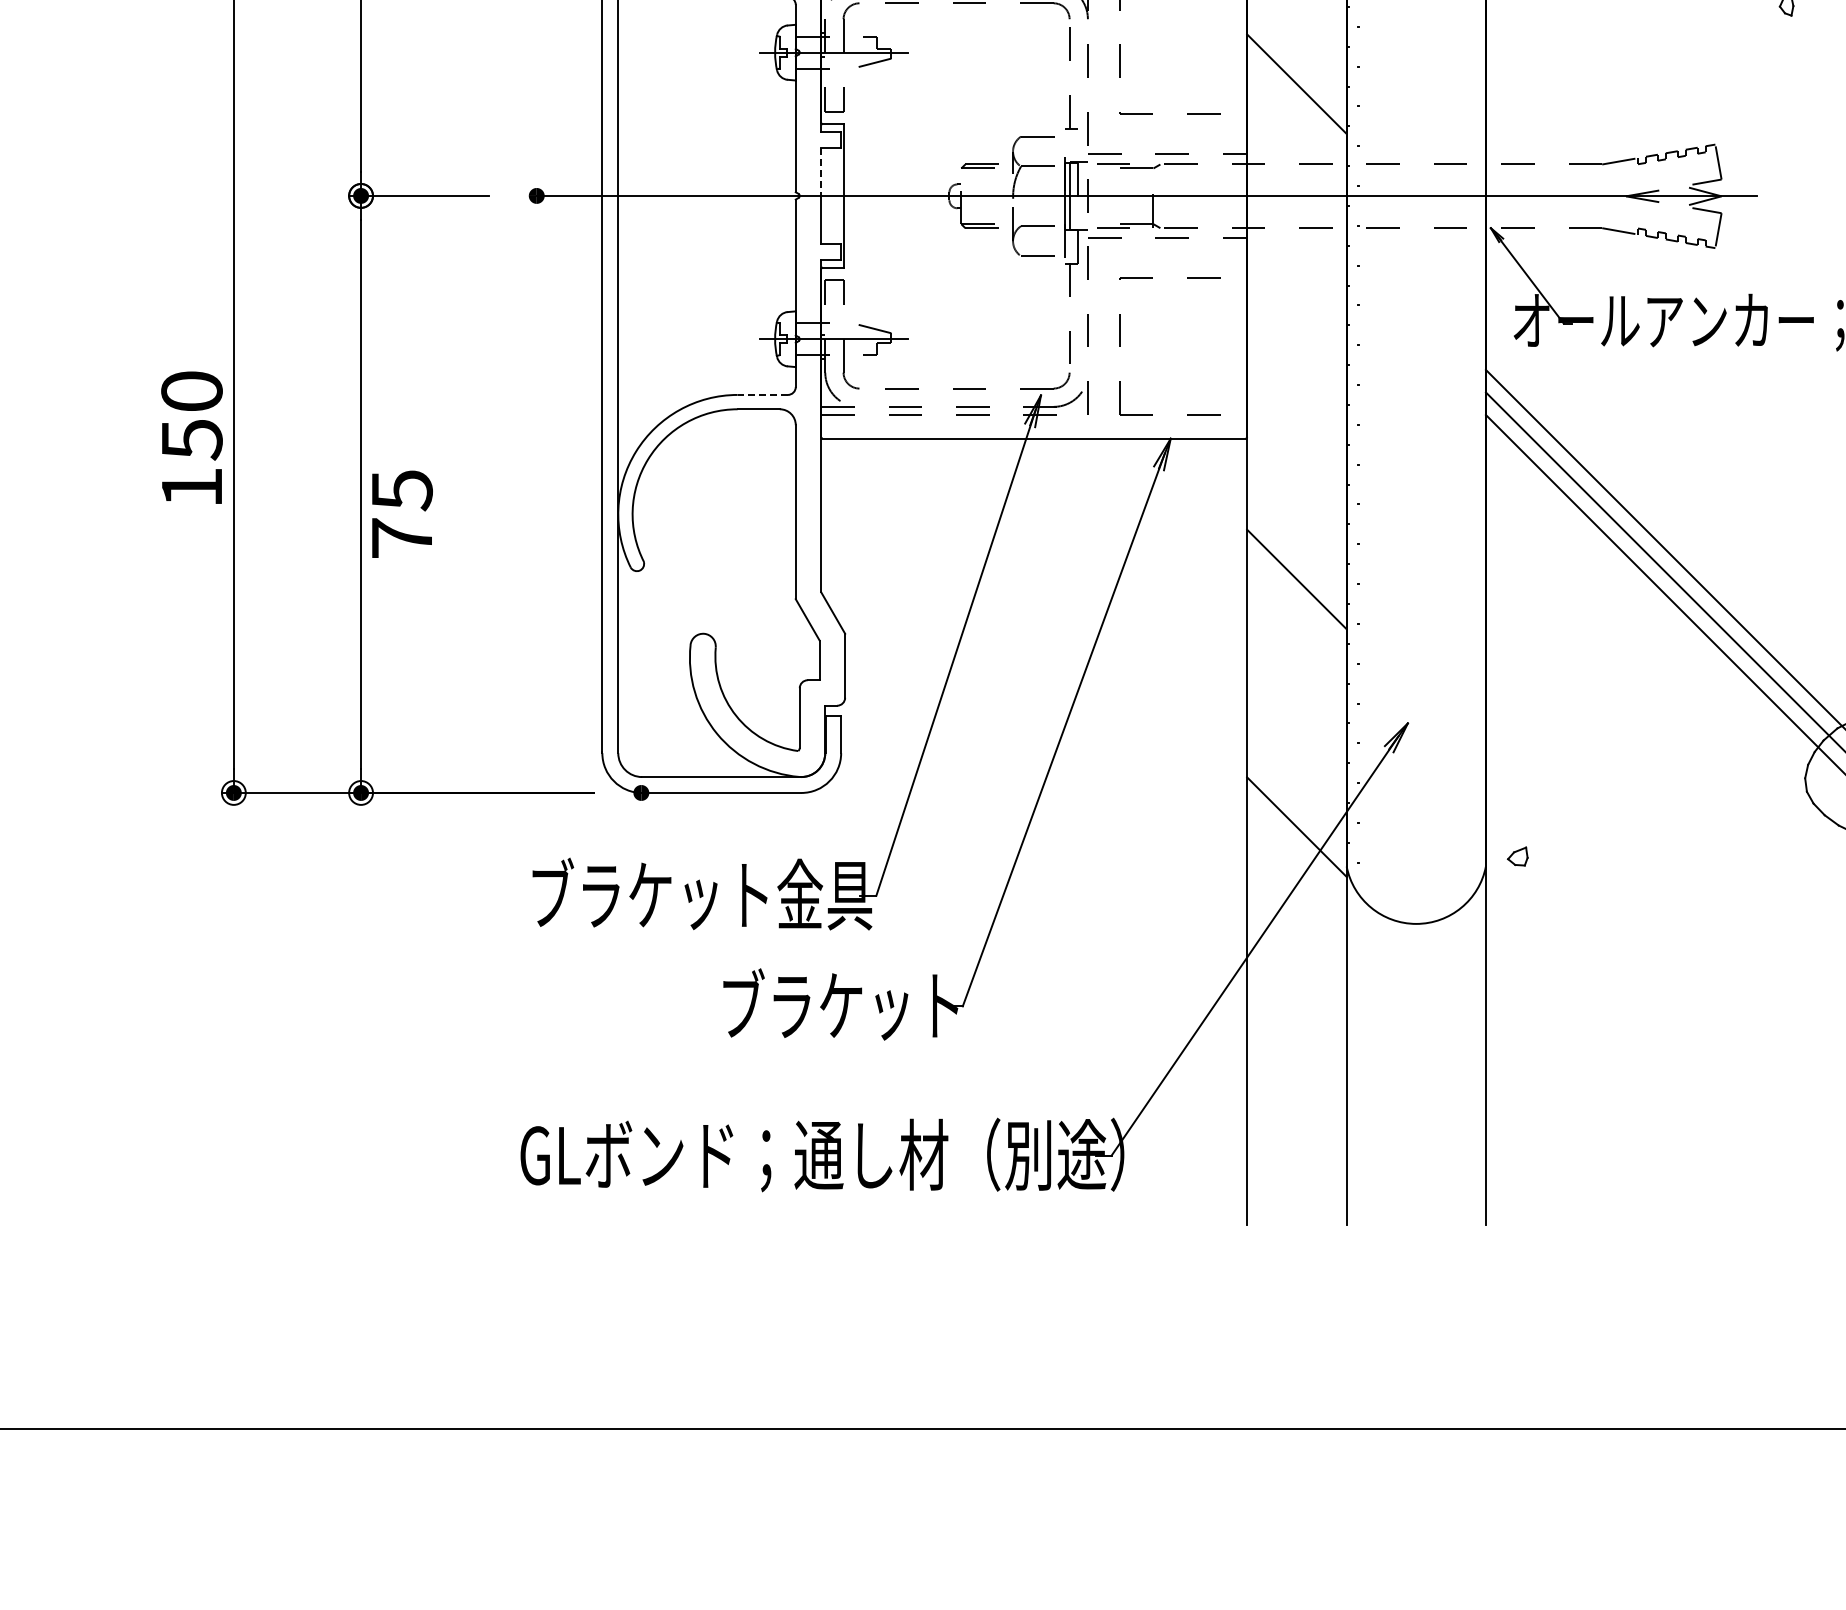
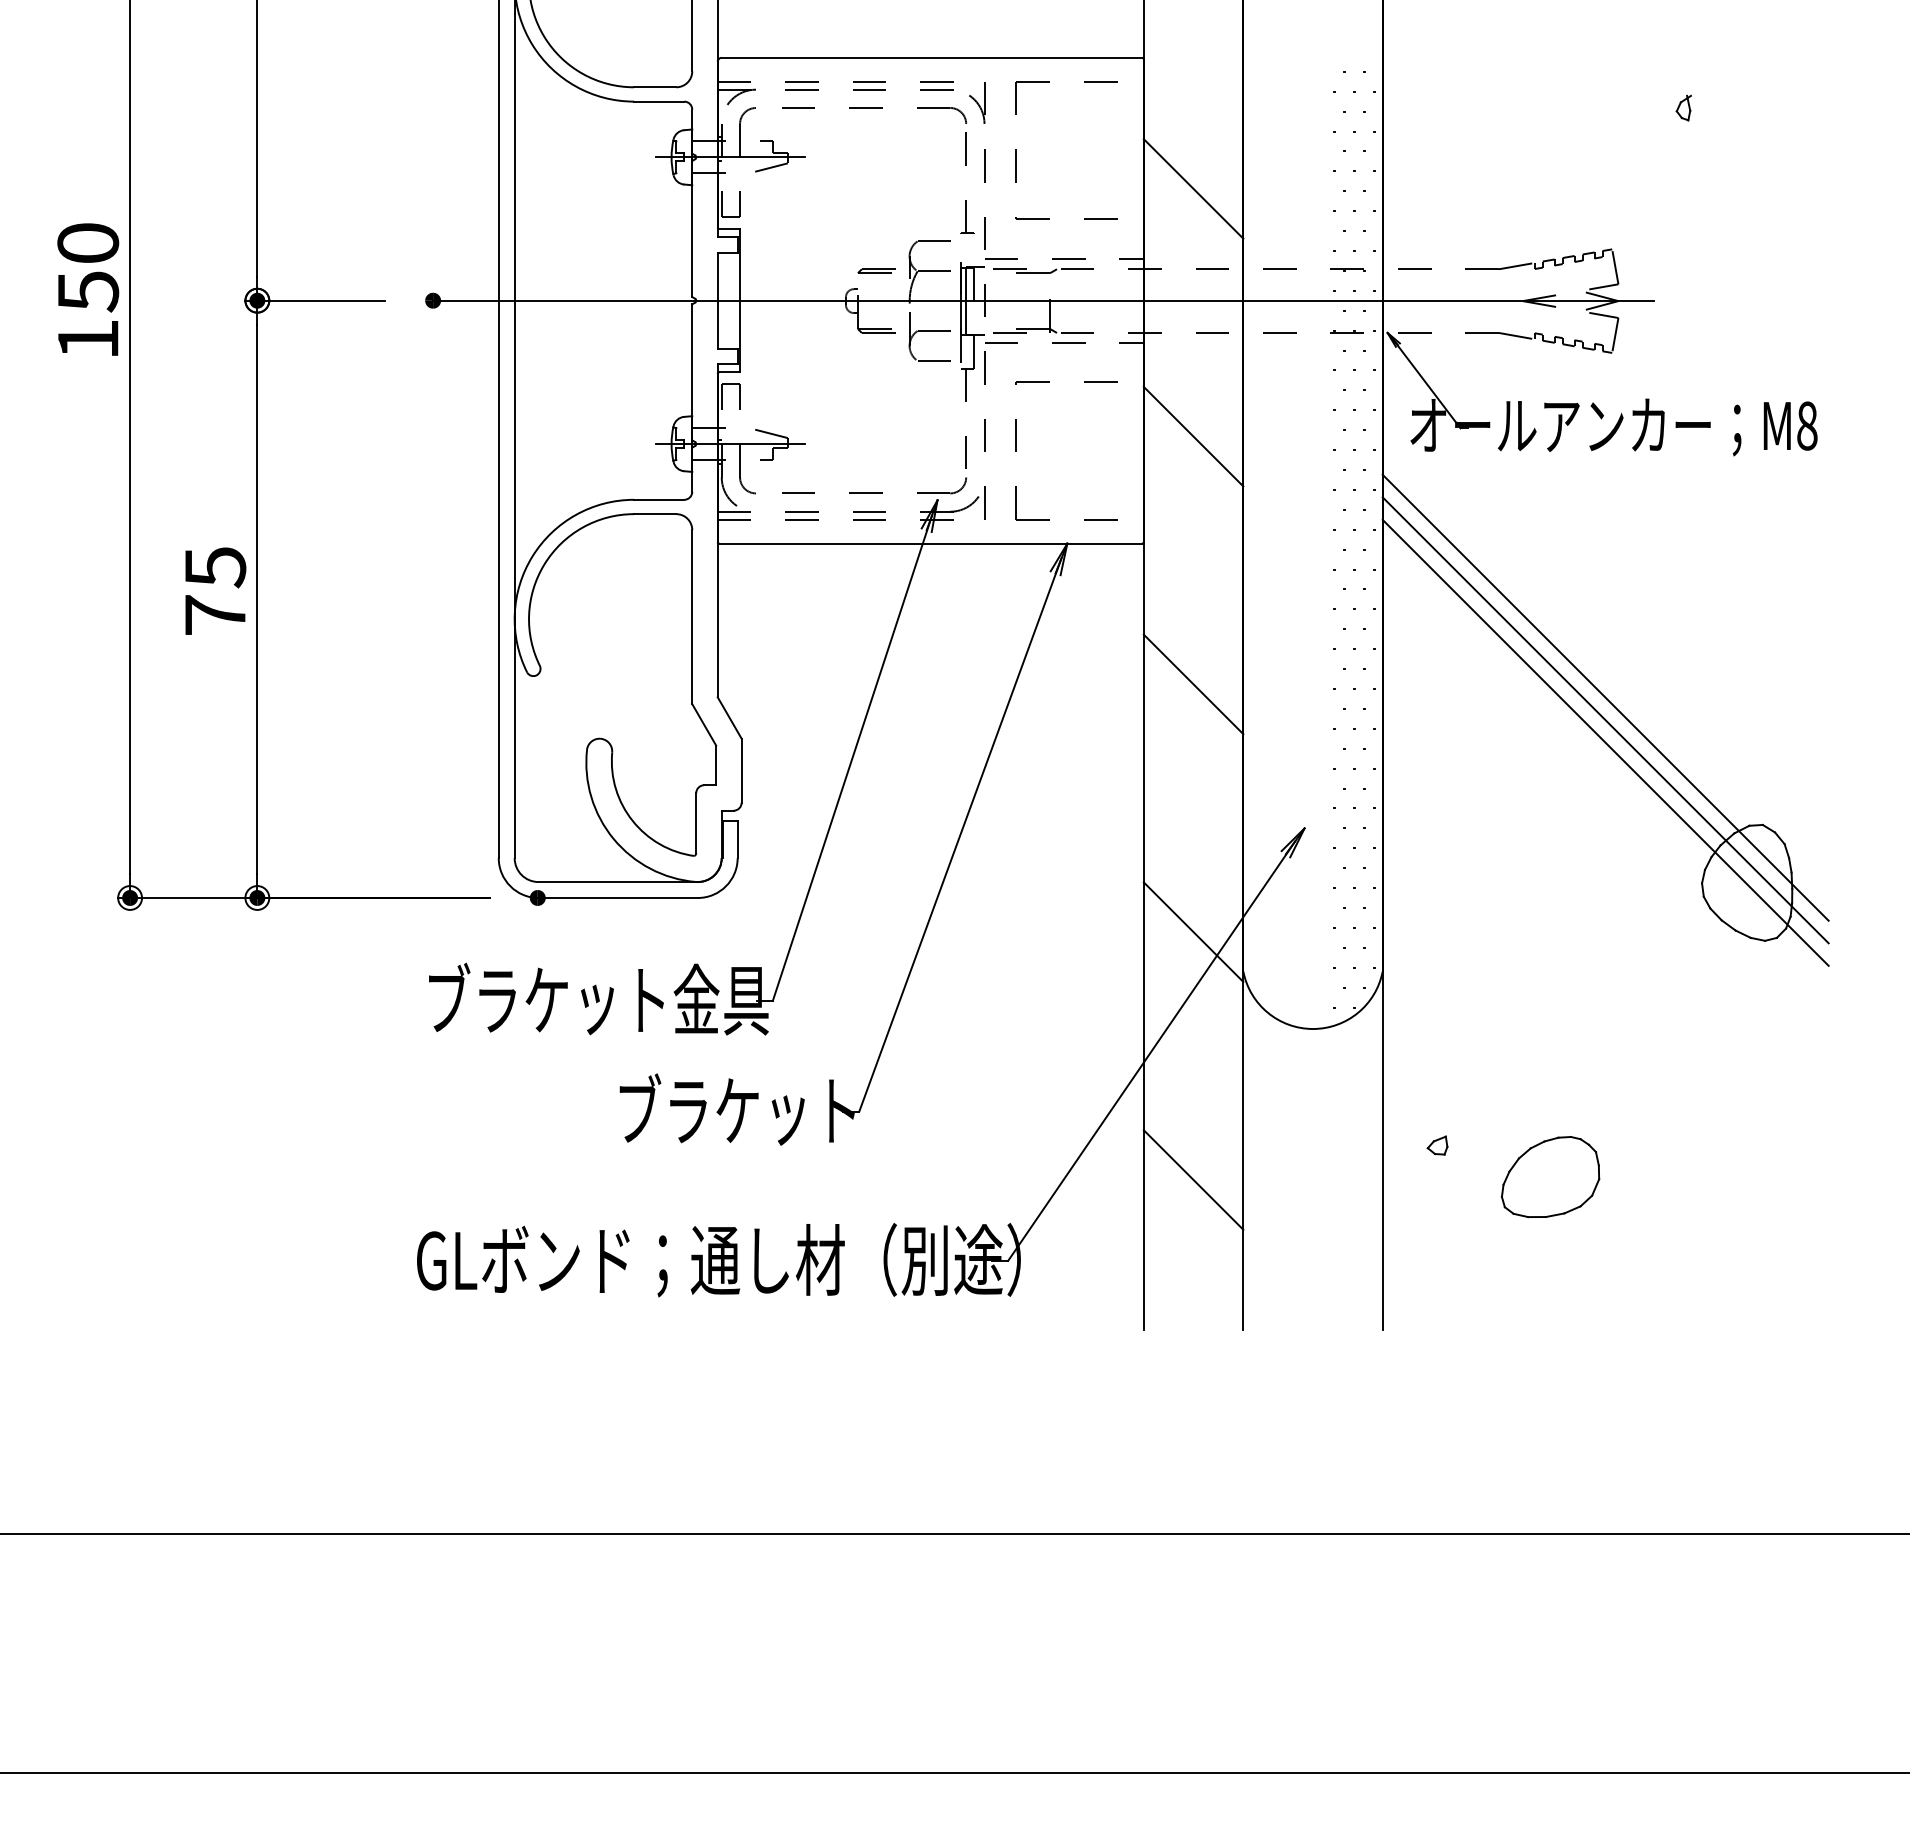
line: (821, 171) -> (717, 276), dashed -> solid
line: (1296, 331) -> (1193, 436), added
line: (762, 394) -> (658, 499), dashed -> solid
text: (192, 437) -> (88, 289), moved
text: (402, 513) -> (215, 590), moved
part: (1517, 856) -> (1437, 1145), moved
part: (1653, 1072) -> (1550, 1177), added
line: (1296, 1074) -> (1193, 1179), added

